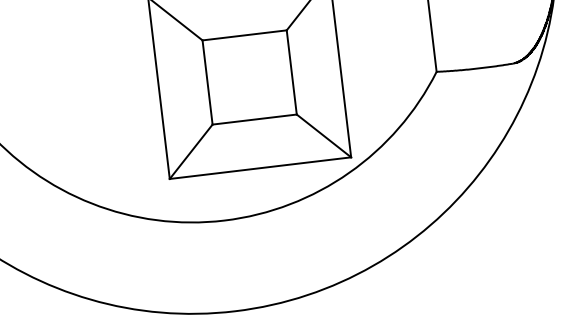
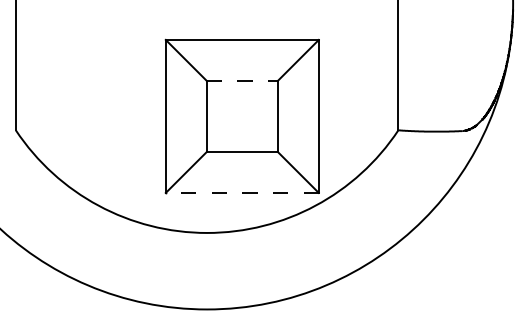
line: (244, 34) -> (242, 80), solid -> dashed
line: (259, 167) -> (241, 192), solid -> dashed

